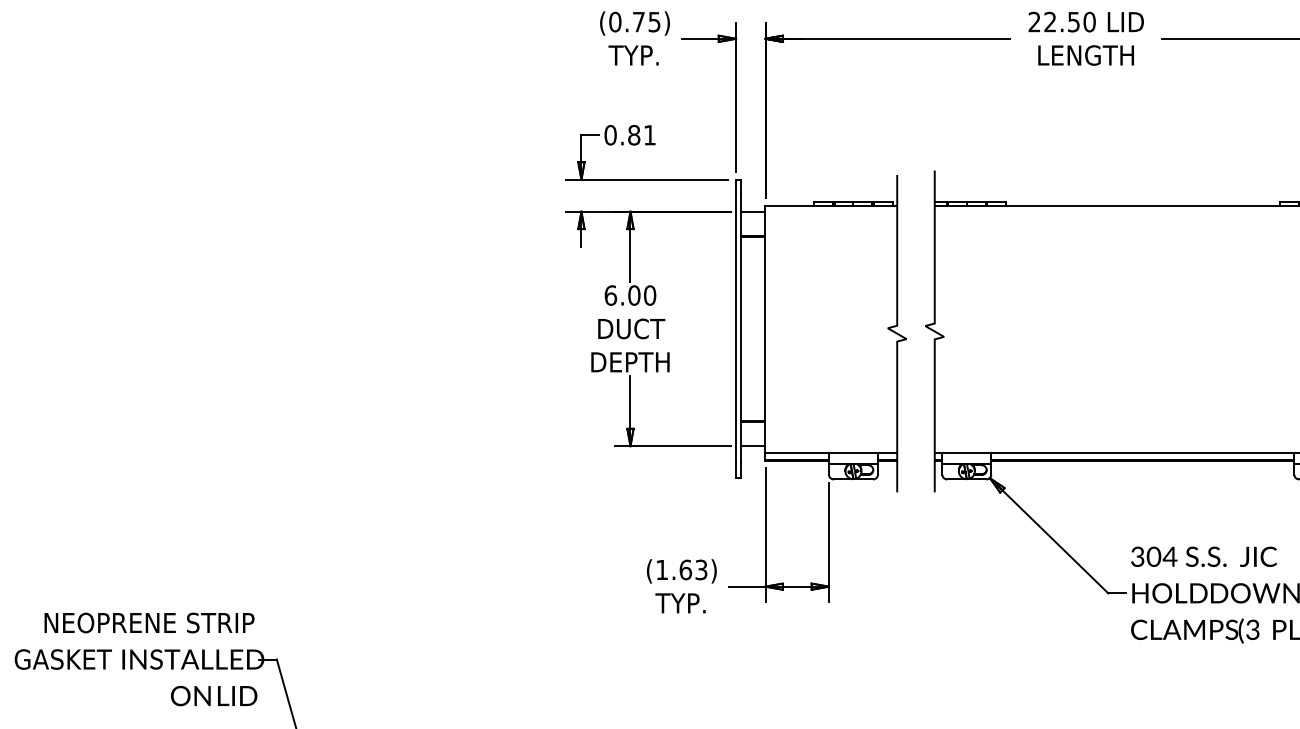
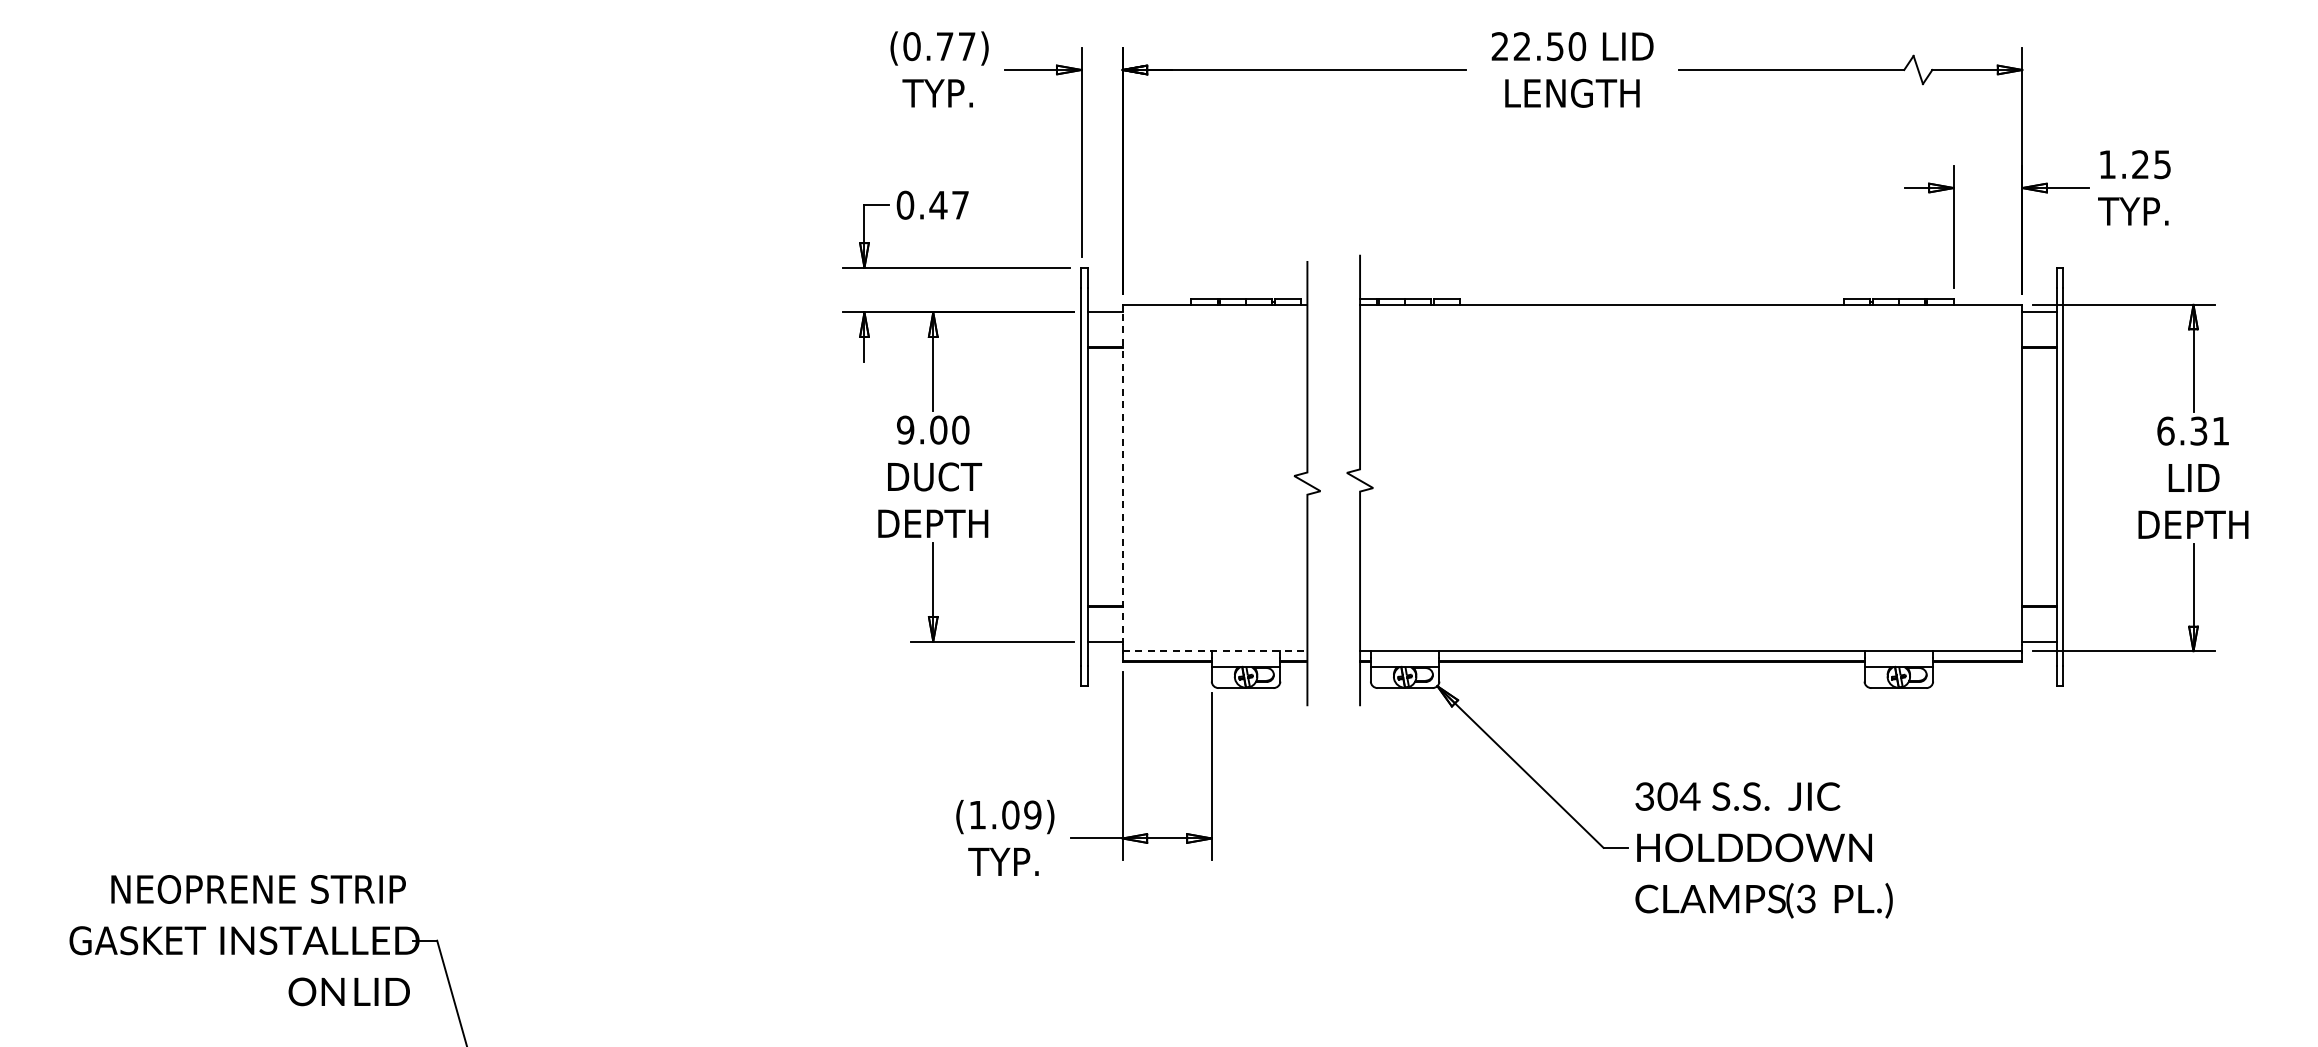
text: (654, 22) -> (966, 46), (0.75) -> (0.77)
text: (641, 134) -> (948, 204), 0.81 -> 0.47
text: (610, 295) -> (905, 429), 6.00 -> 9.00
line: (765, 329) -> (1122, 477), solid -> dashed
line: (831, 453) -> (1215, 651), solid -> dashed
text: (693, 569) -> (1021, 814), (1.63) -> (1.09)

